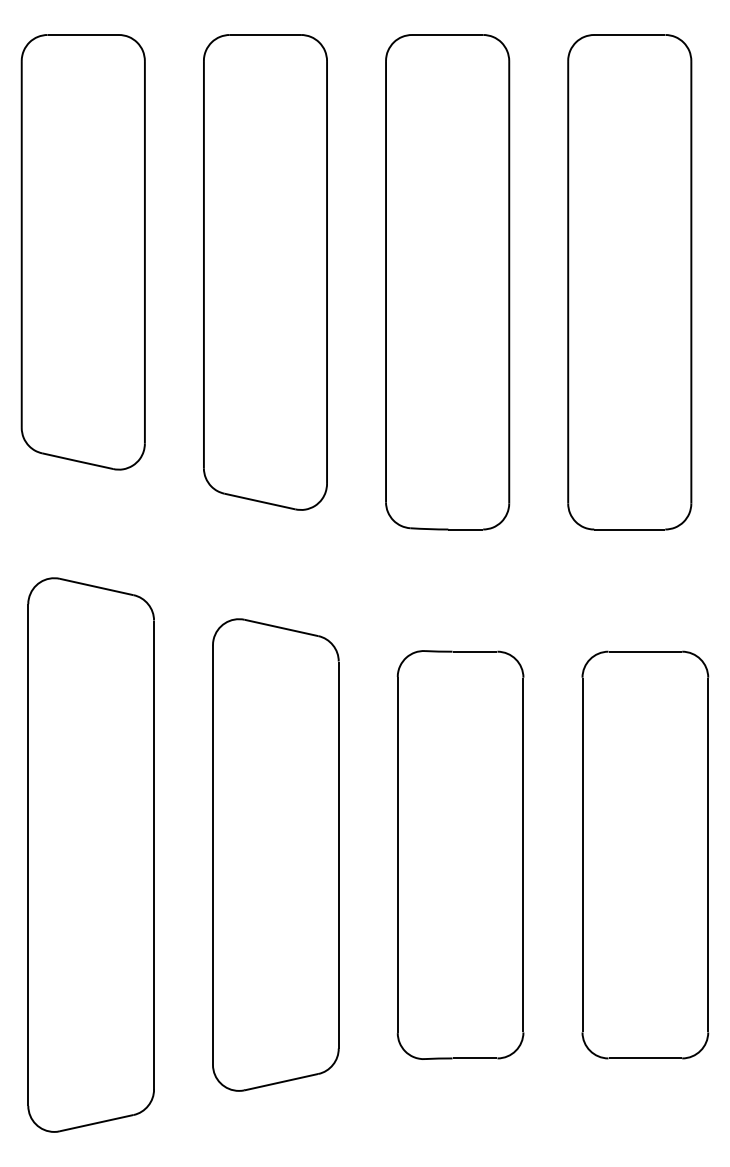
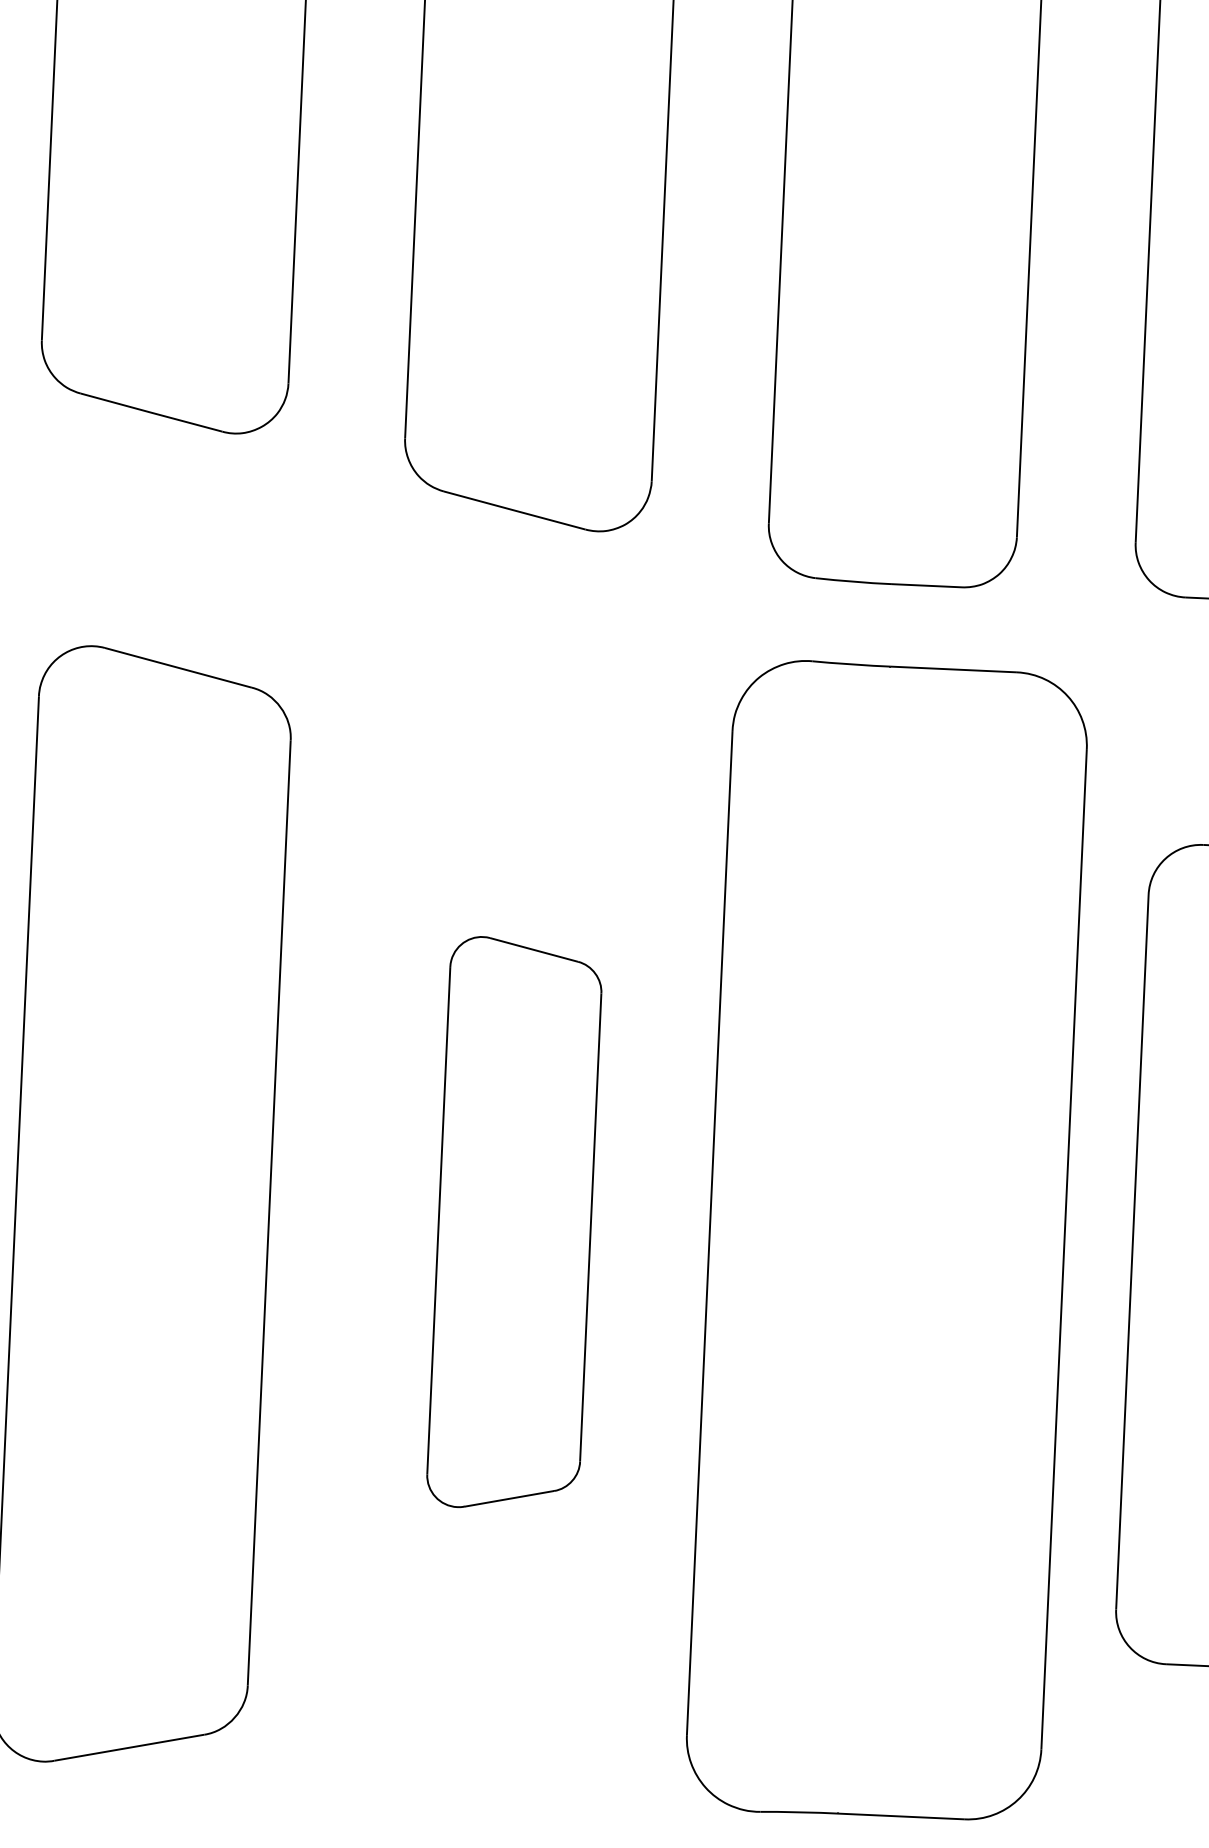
part: (275, 854) -> (513, 1222), size x0.6
part: (460, 854) -> (886, 1239), size x1.4

